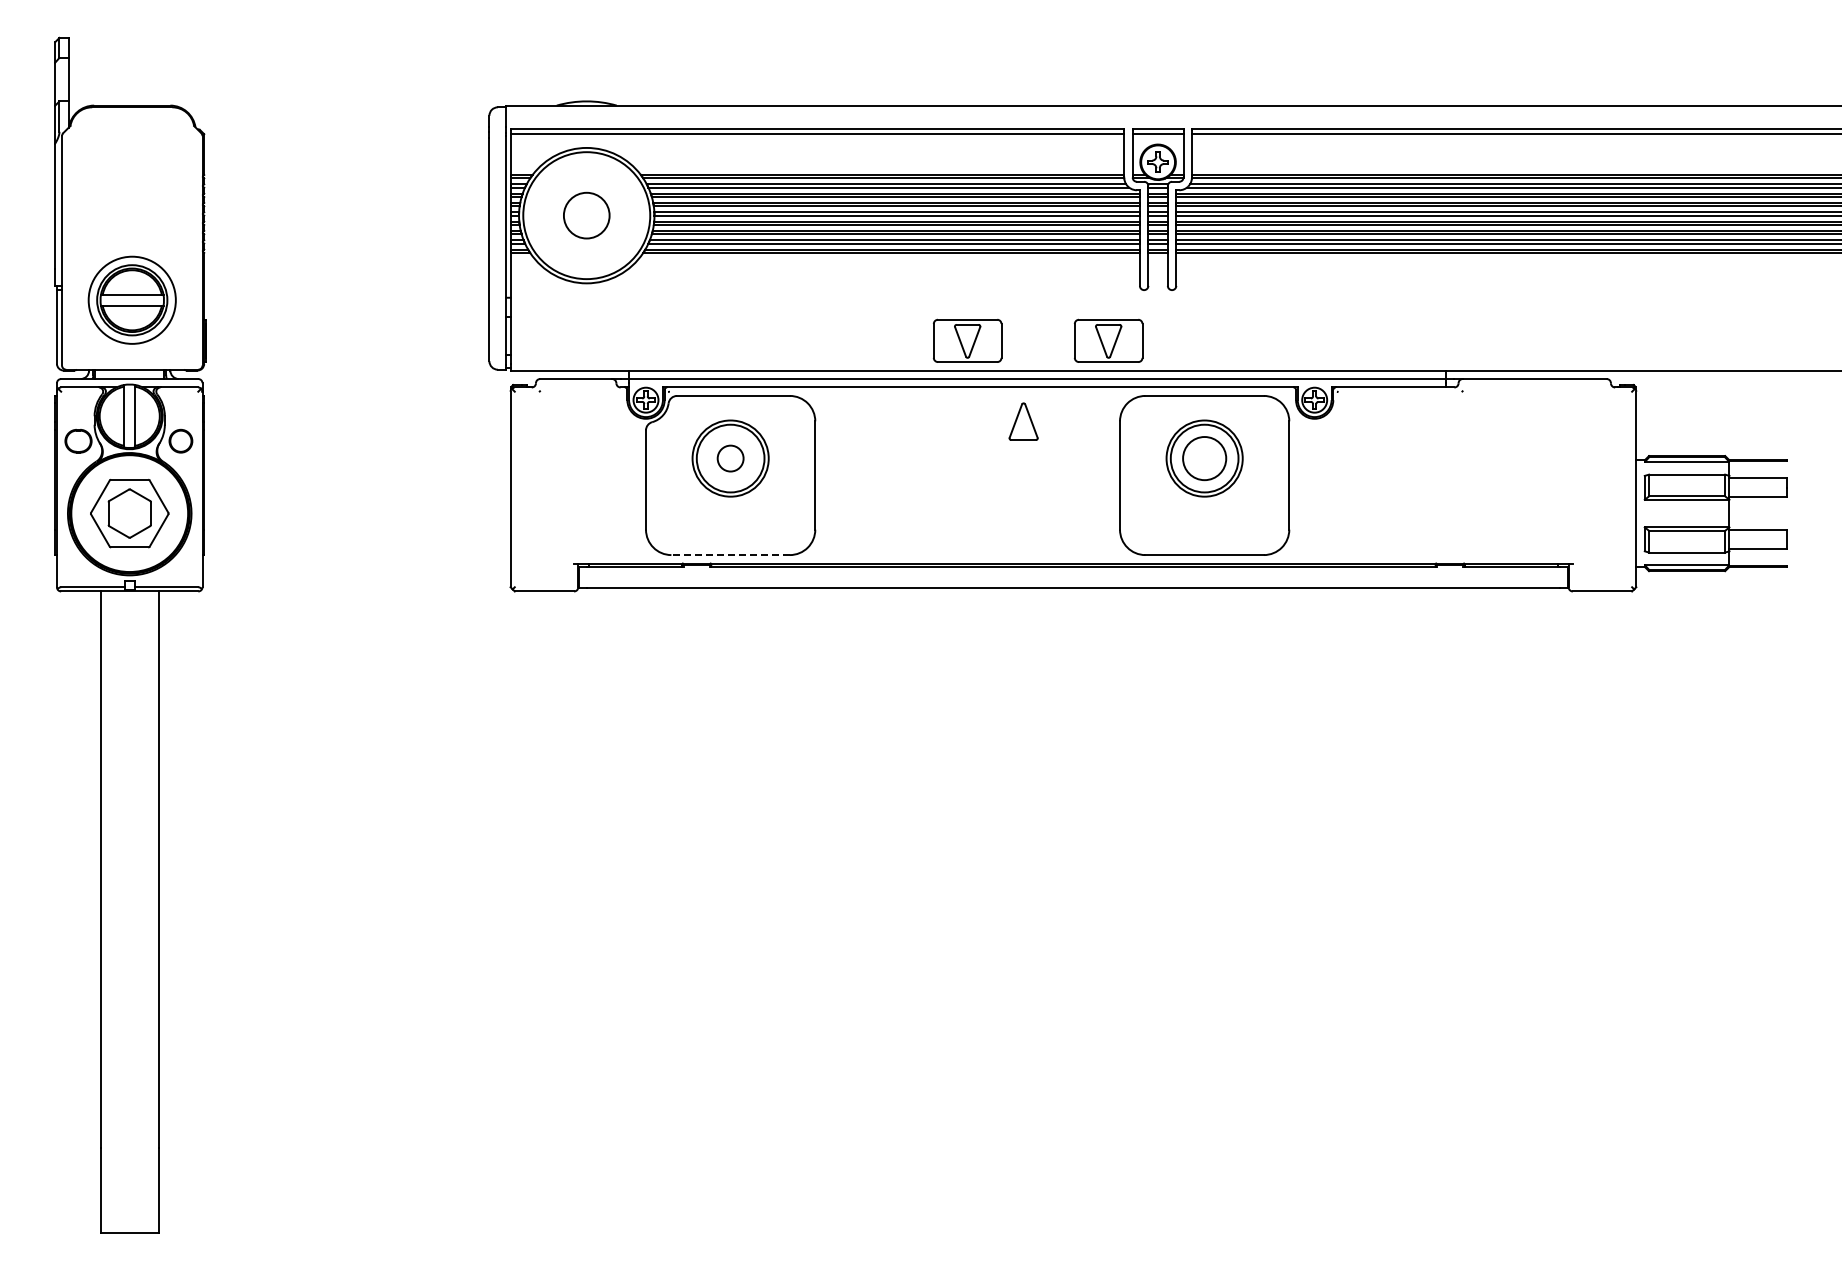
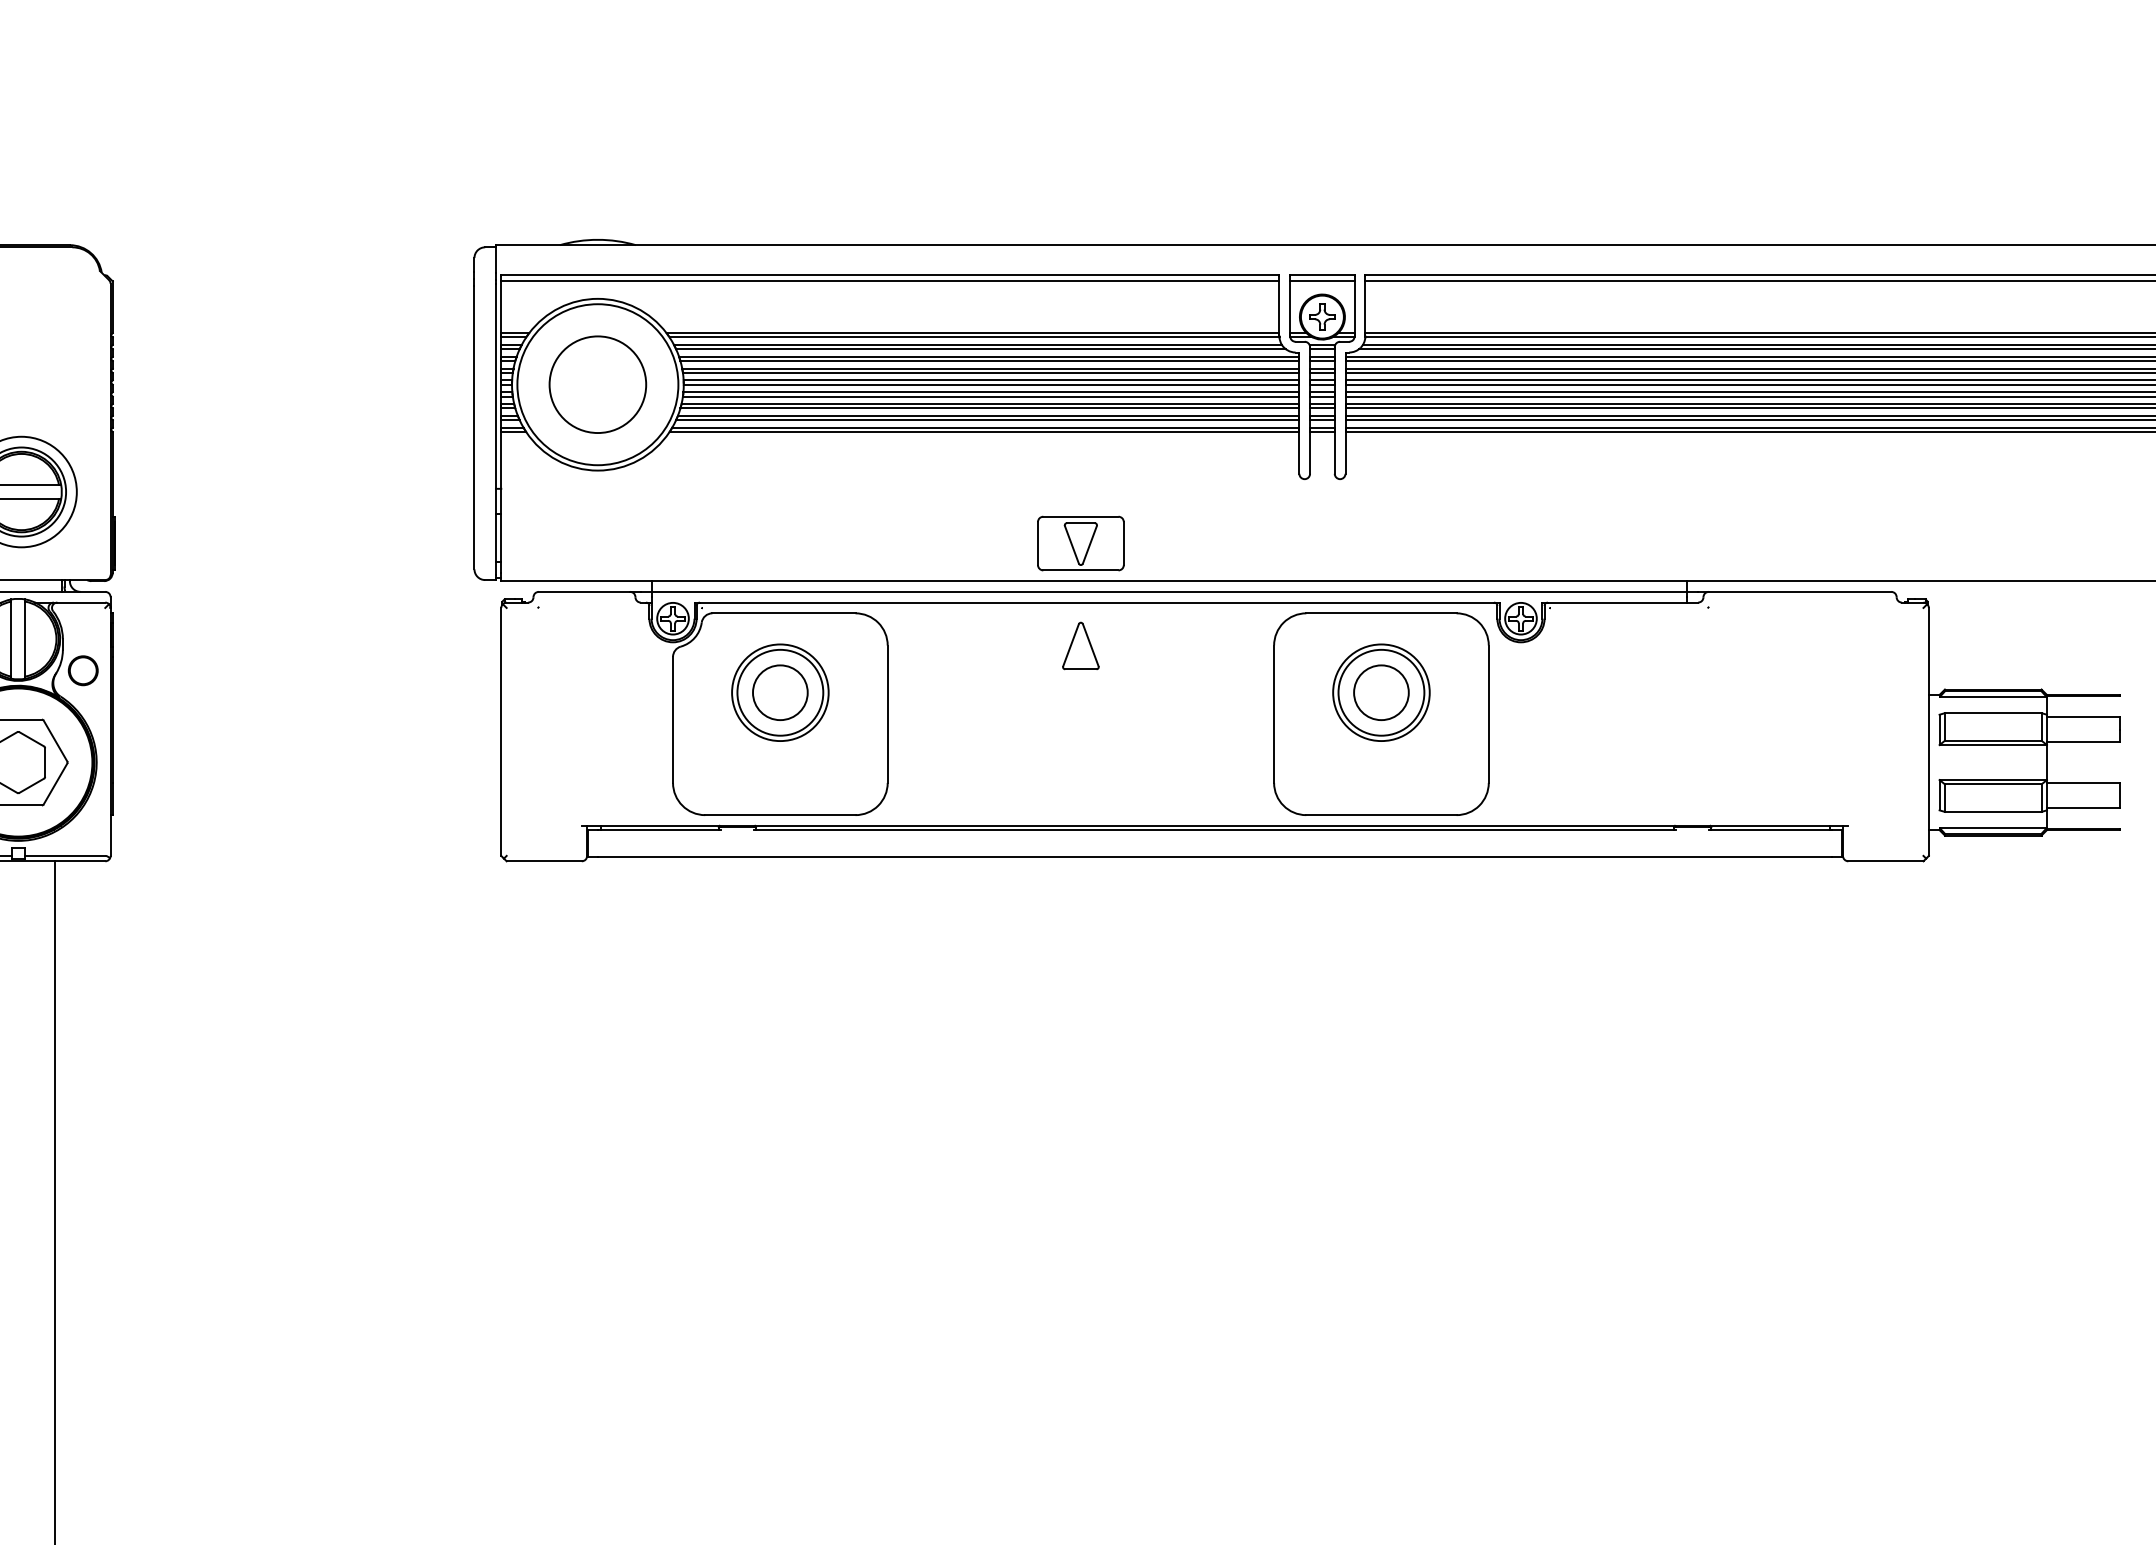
circle: (586, 215) -> (597, 384), size x1.67
part: (1108, 340) -> (1259, 543), removed
part: (1023, 421) -> (1080, 645), moved
circle: (730, 458) -> (780, 692), size x1.67
line: (730, 555) -> (780, 815), dashed -> solid

